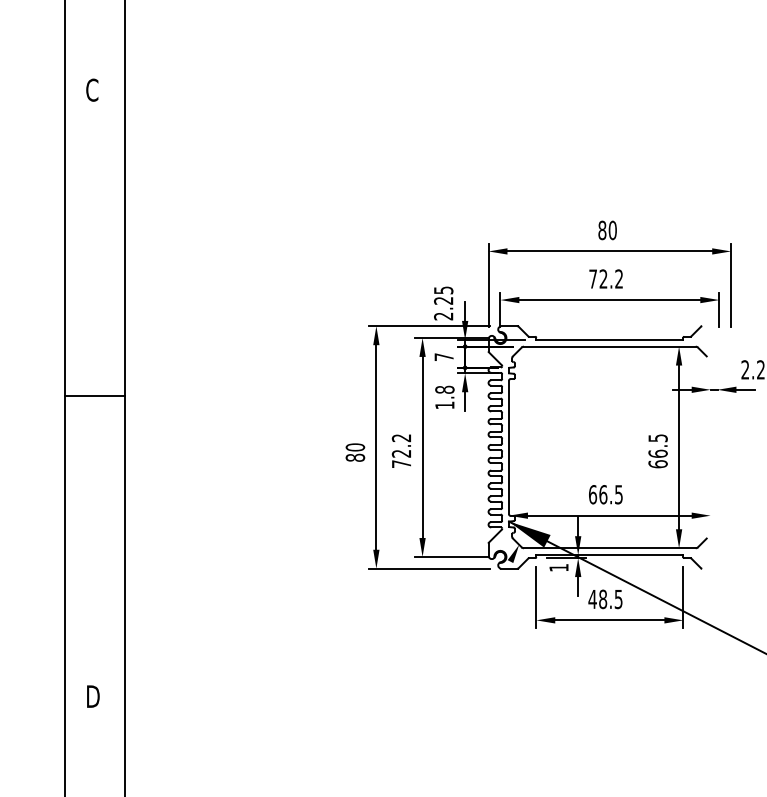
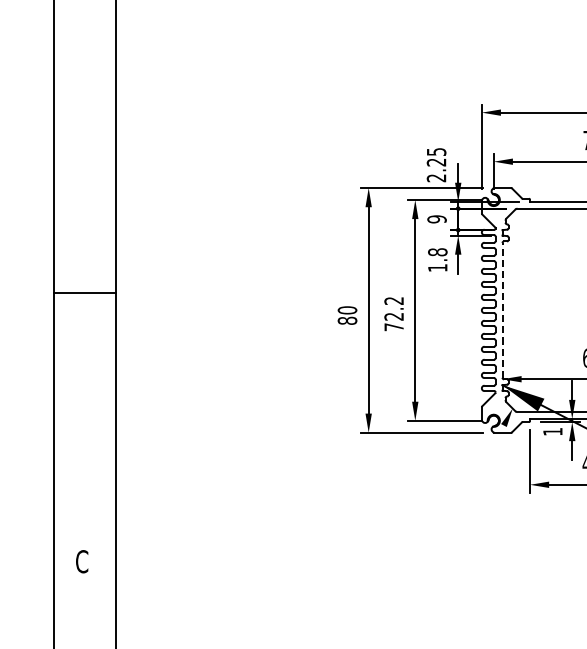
text: (443, 357) -> (436, 219), 7 -> 9
line: (94, 396) -> (84, 293), moved
line: (509, 447) -> (502, 310), solid -> dashed
text: (92, 696) -> (82, 561), D -> C

